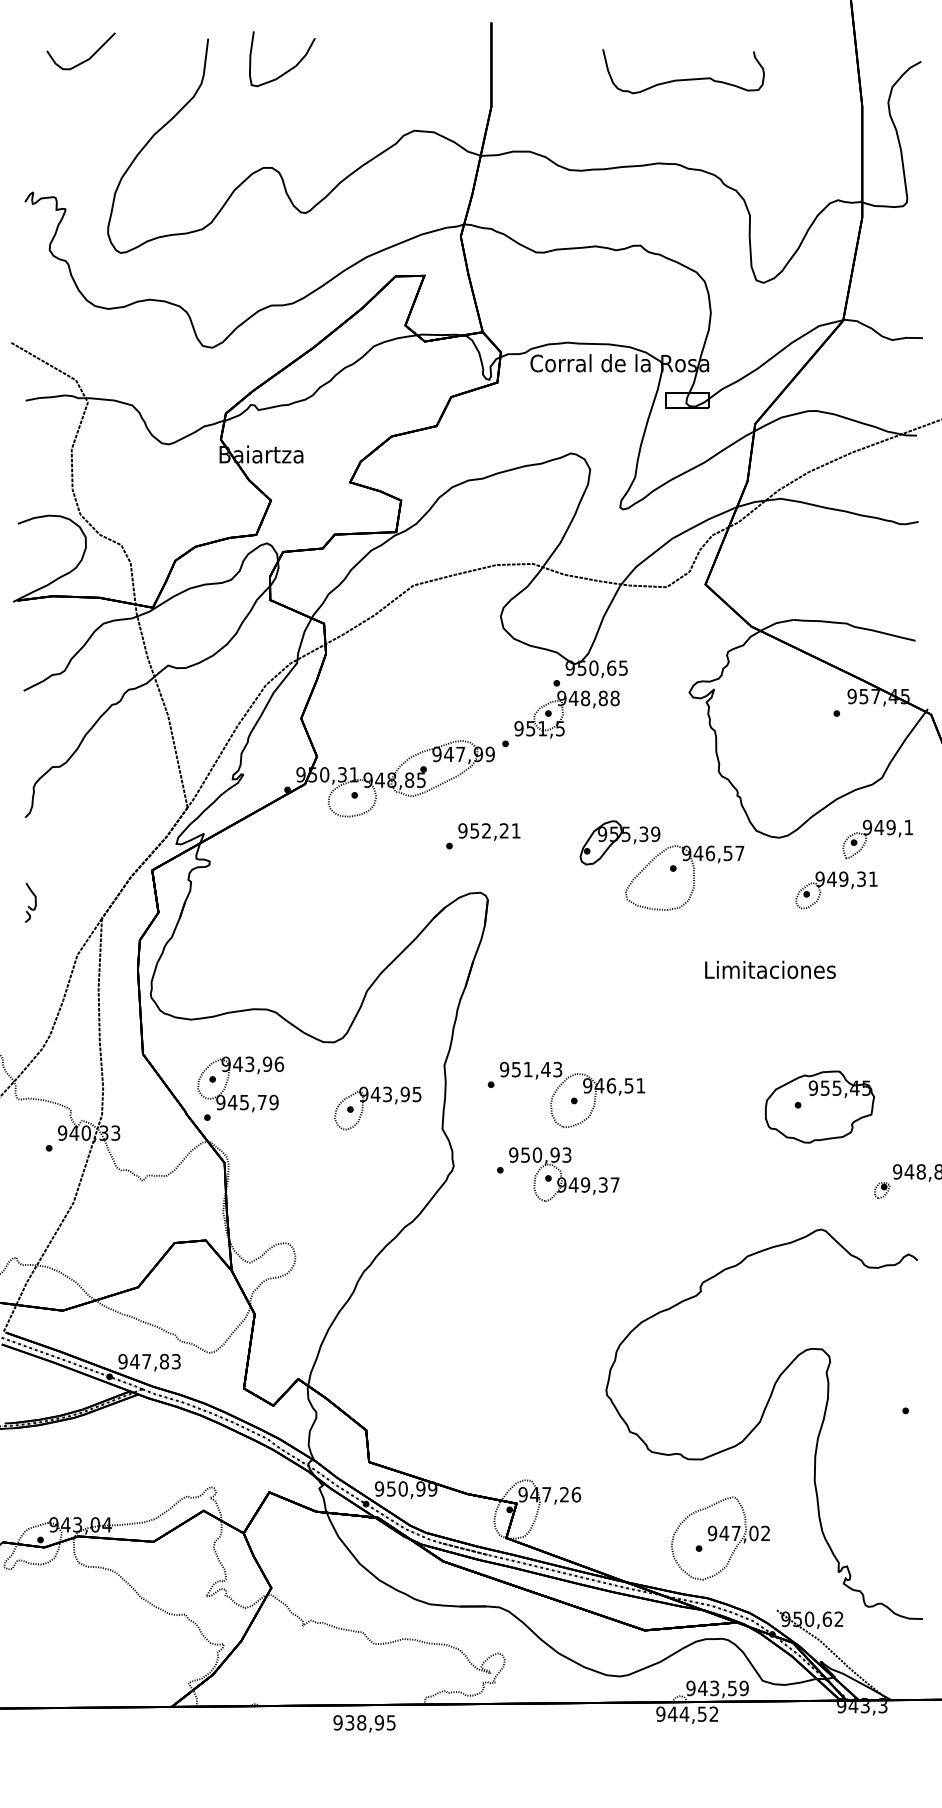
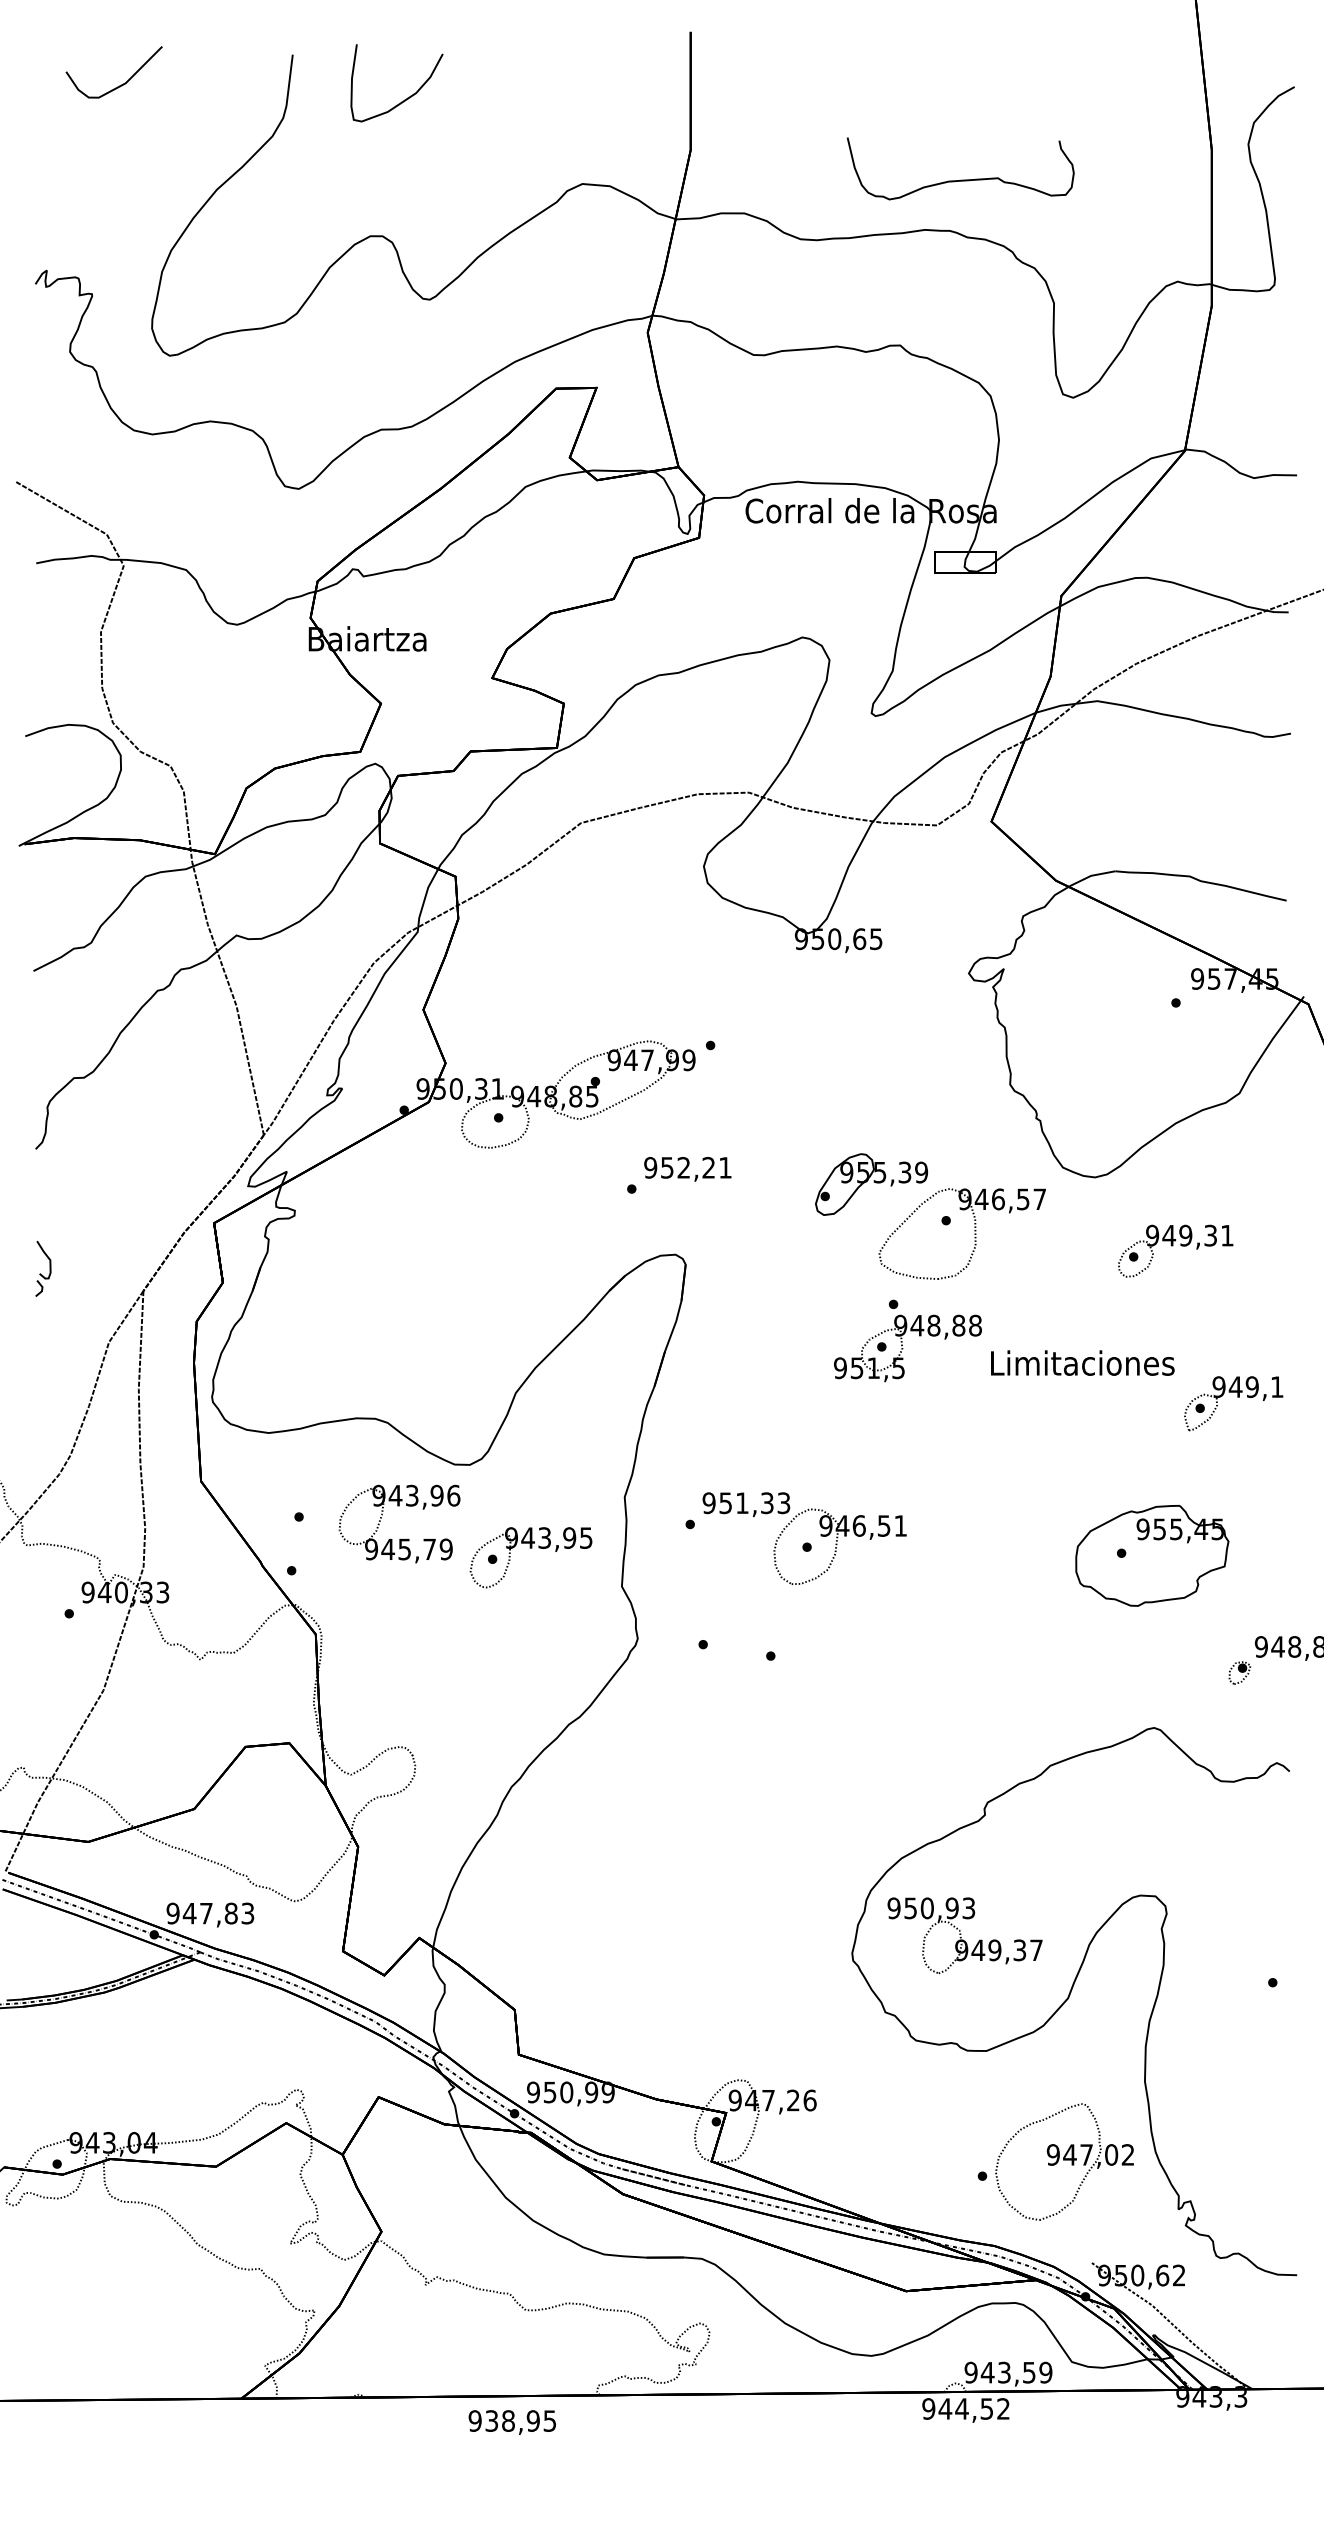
curve: (683, 79) -> (960, 179), moved
part: (566, 708) -> (907, 1340), moved
part: (880, 834) -> (1237, 1397), moved
text: (546, 1069) -> (767, 1503), 951,43 -> 951,33
part: (240, 1095) -> (399, 1539), moved
part: (563, 1174) -> (964, 1935), moved
part: (720, 1538) -> (1064, 2161), moved

